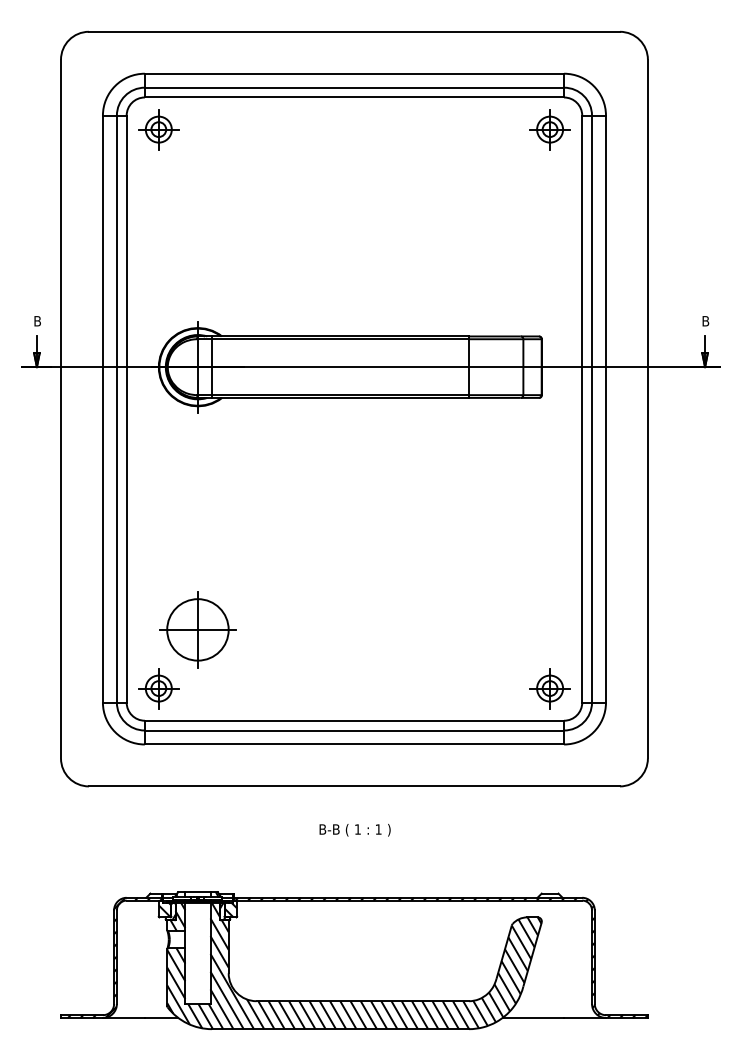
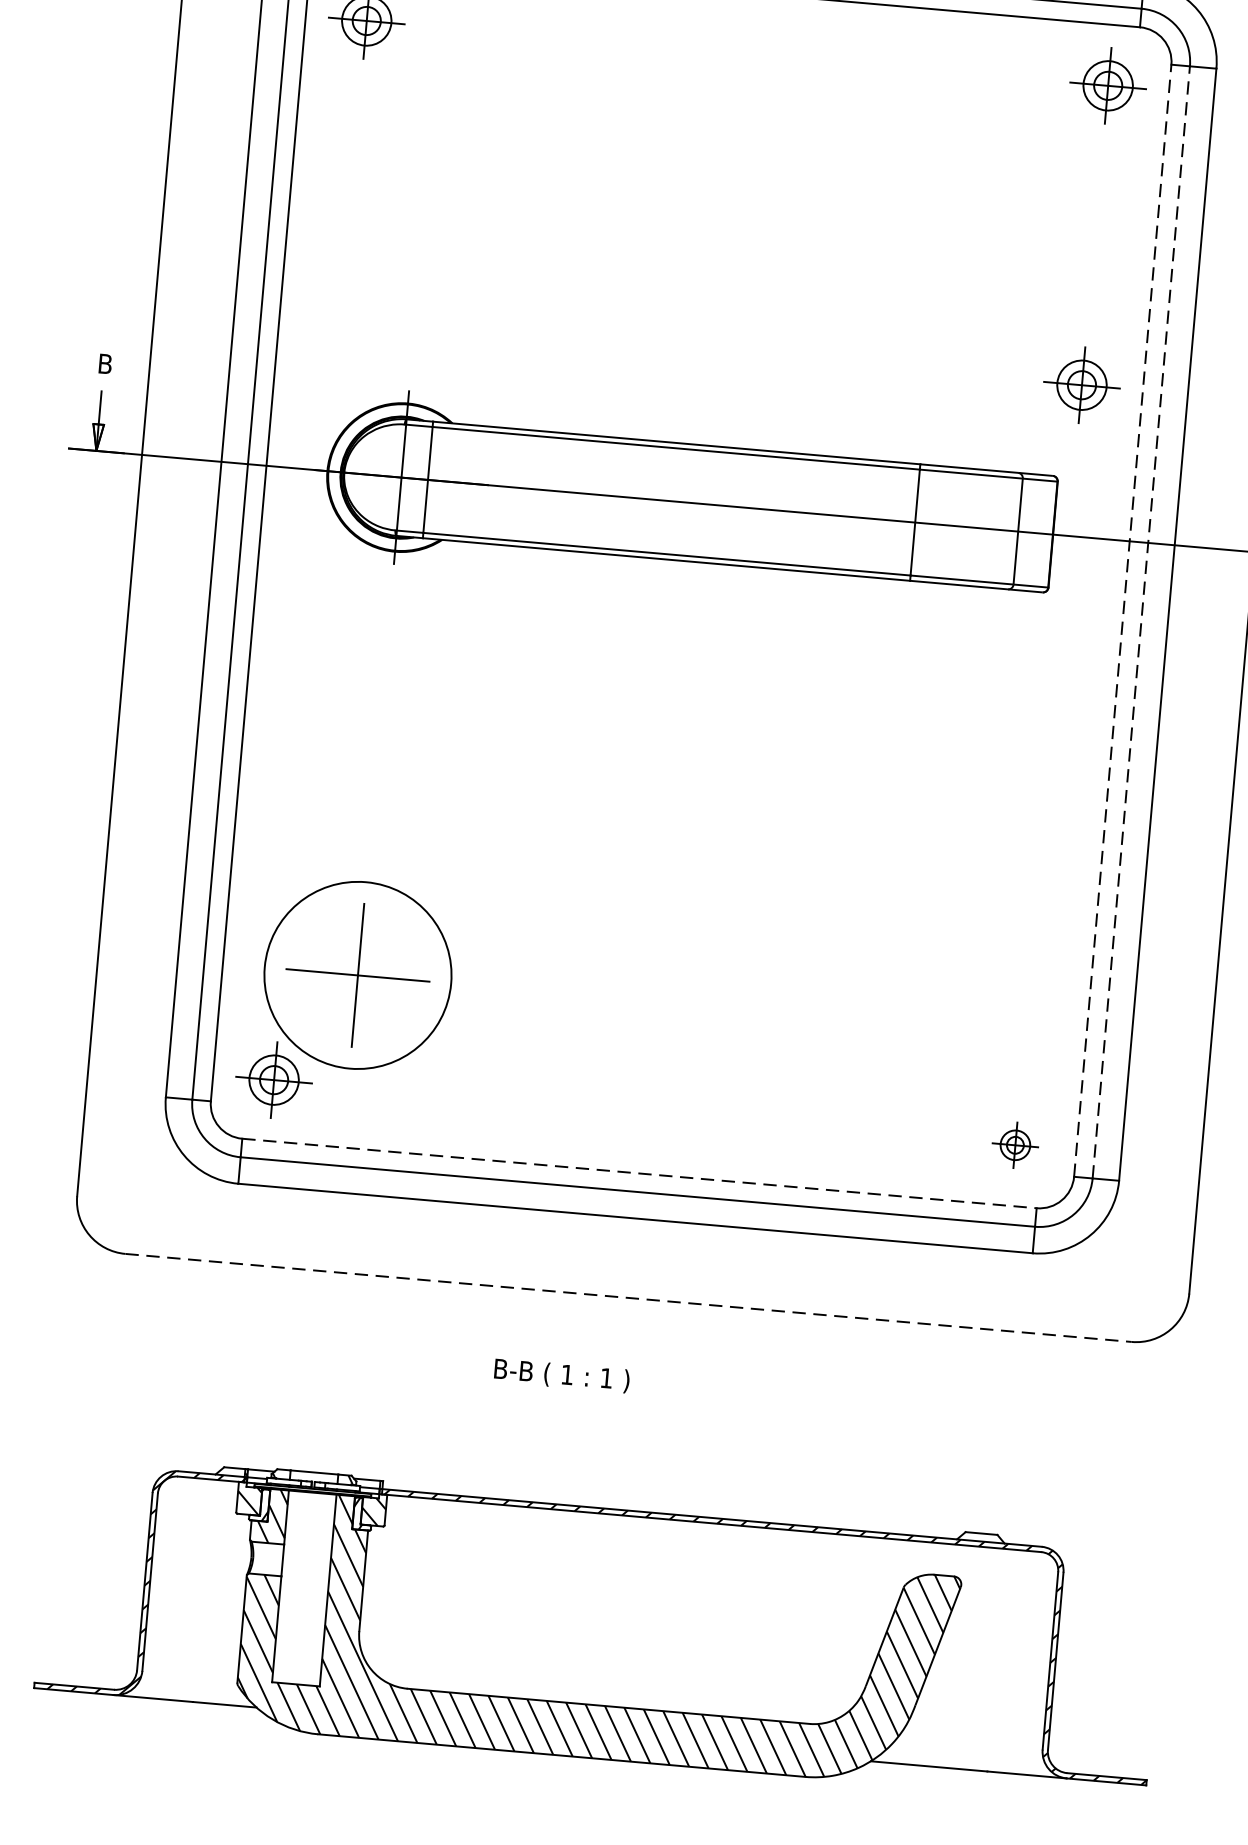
part: (549, 287) -> (1080, 384), added
line: (582, 408) -> (1123, 619), solid -> dashed
line: (592, 408) -> (1142, 621), solid -> dashed
circle: (197, 629) -> (357, 974), size x1.6
part: (549, 688) -> (1014, 1144), size x0.6
line: (354, 720) -> (639, 1173), solid -> dashed
line: (354, 786) -> (628, 1298), solid -> dashed
text: (354, 830) -> (560, 1376), moved

